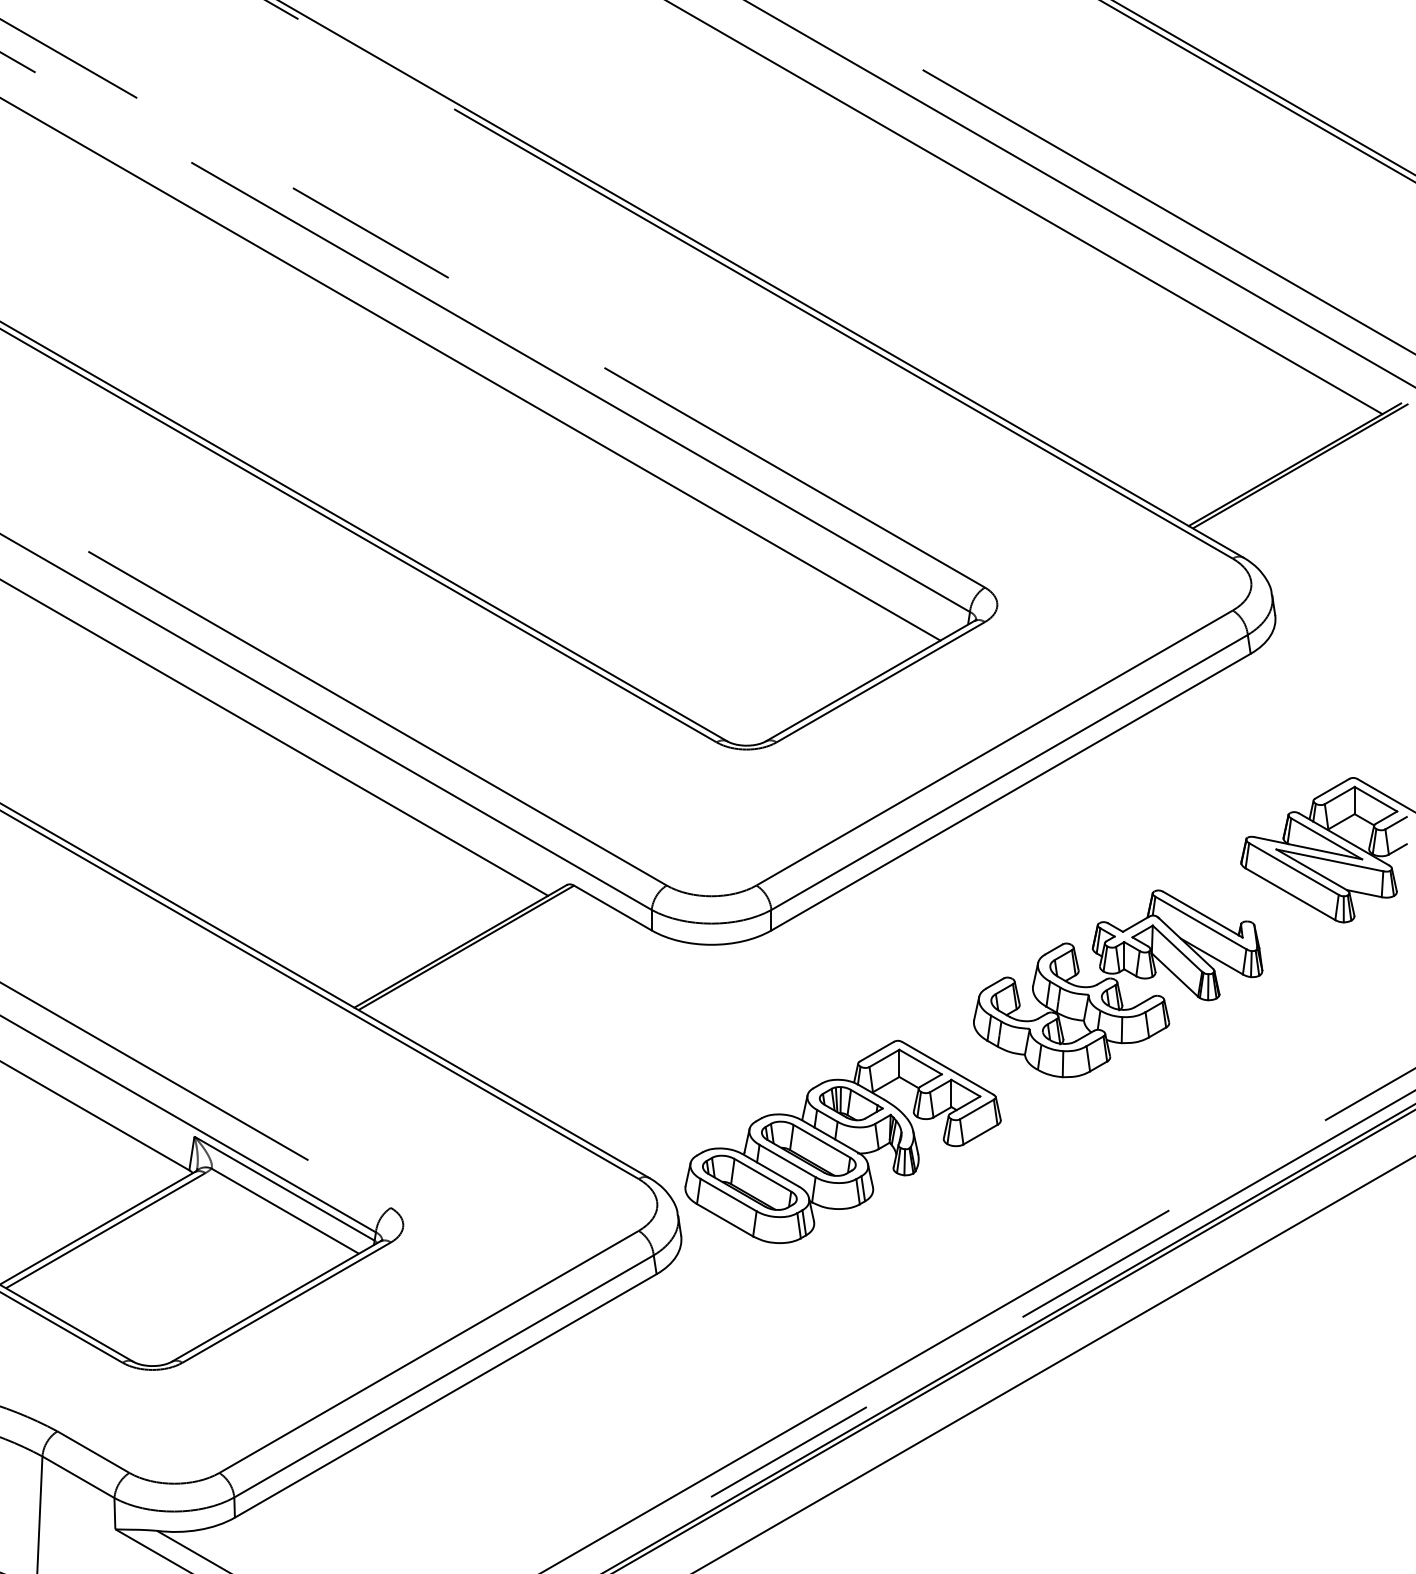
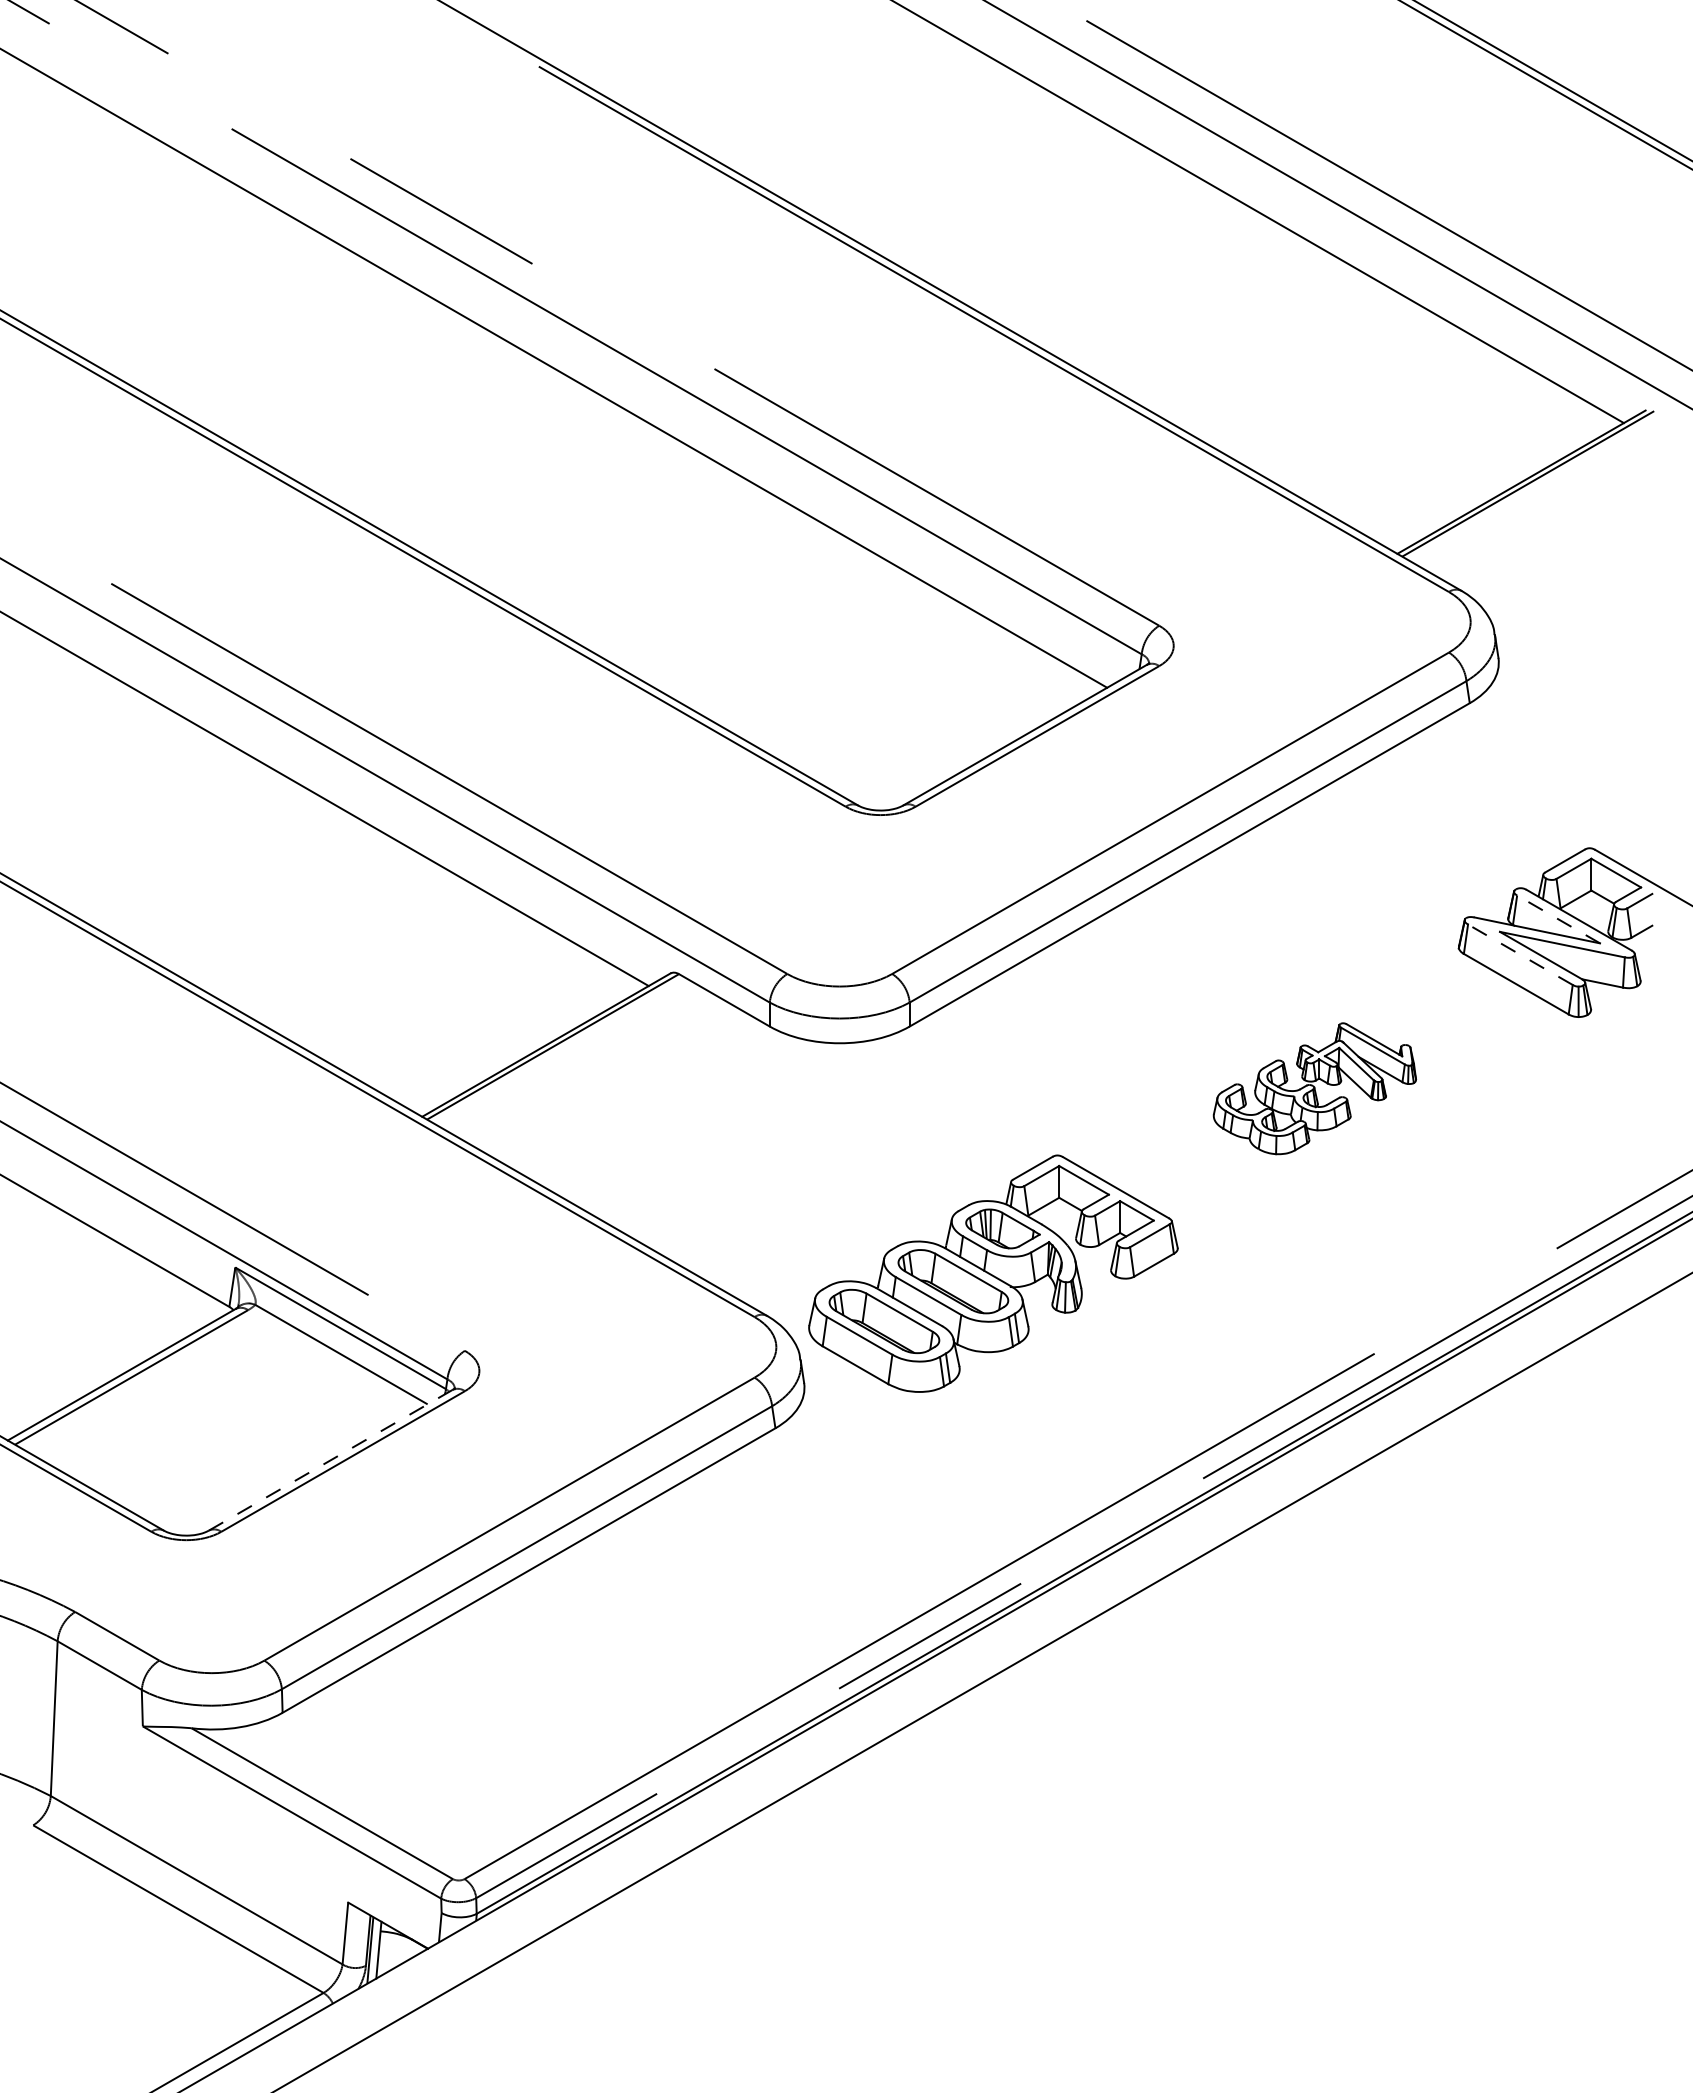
line: (1326, 838) -> (1558, 919), solid -> dashed
line: (1293, 868) -> (1519, 954), solid -> dashed
part: (1117, 983) -> (1314, 1088), size x0.6
line: (275, 1301) -> (330, 1460), solid -> dashed

